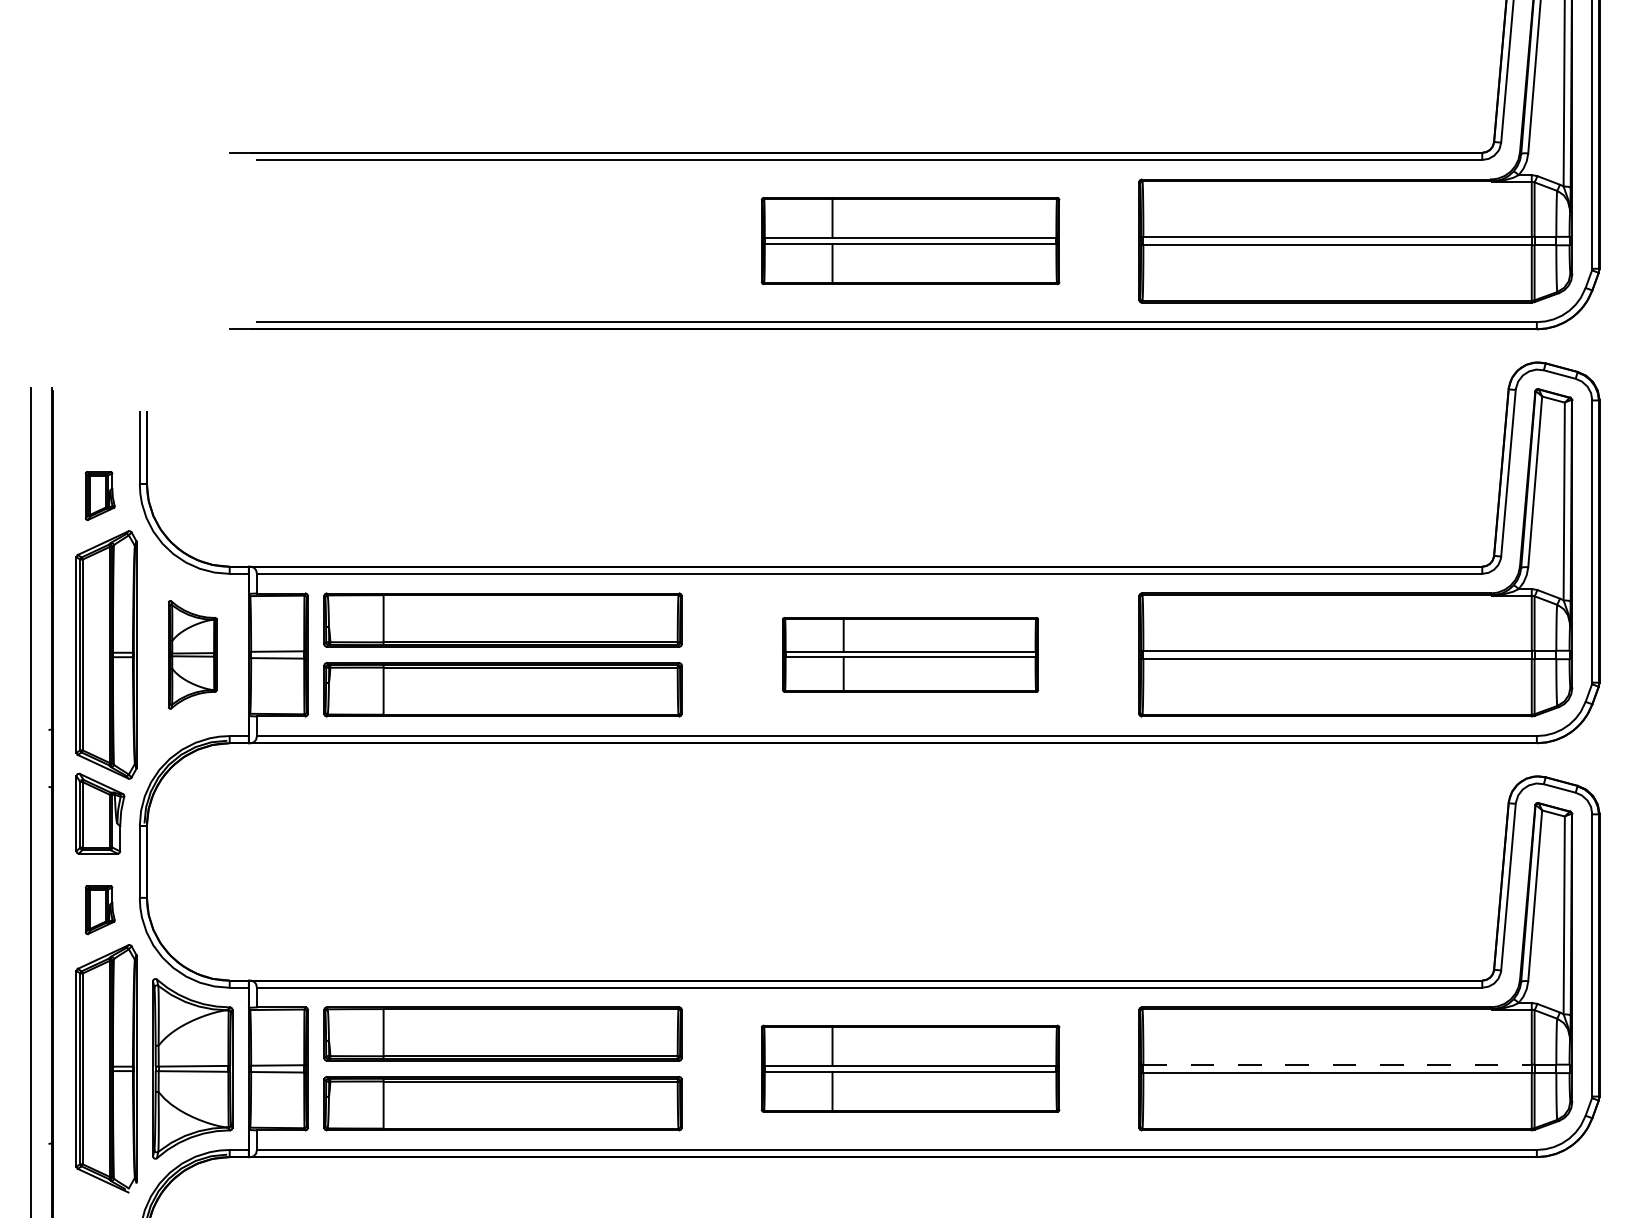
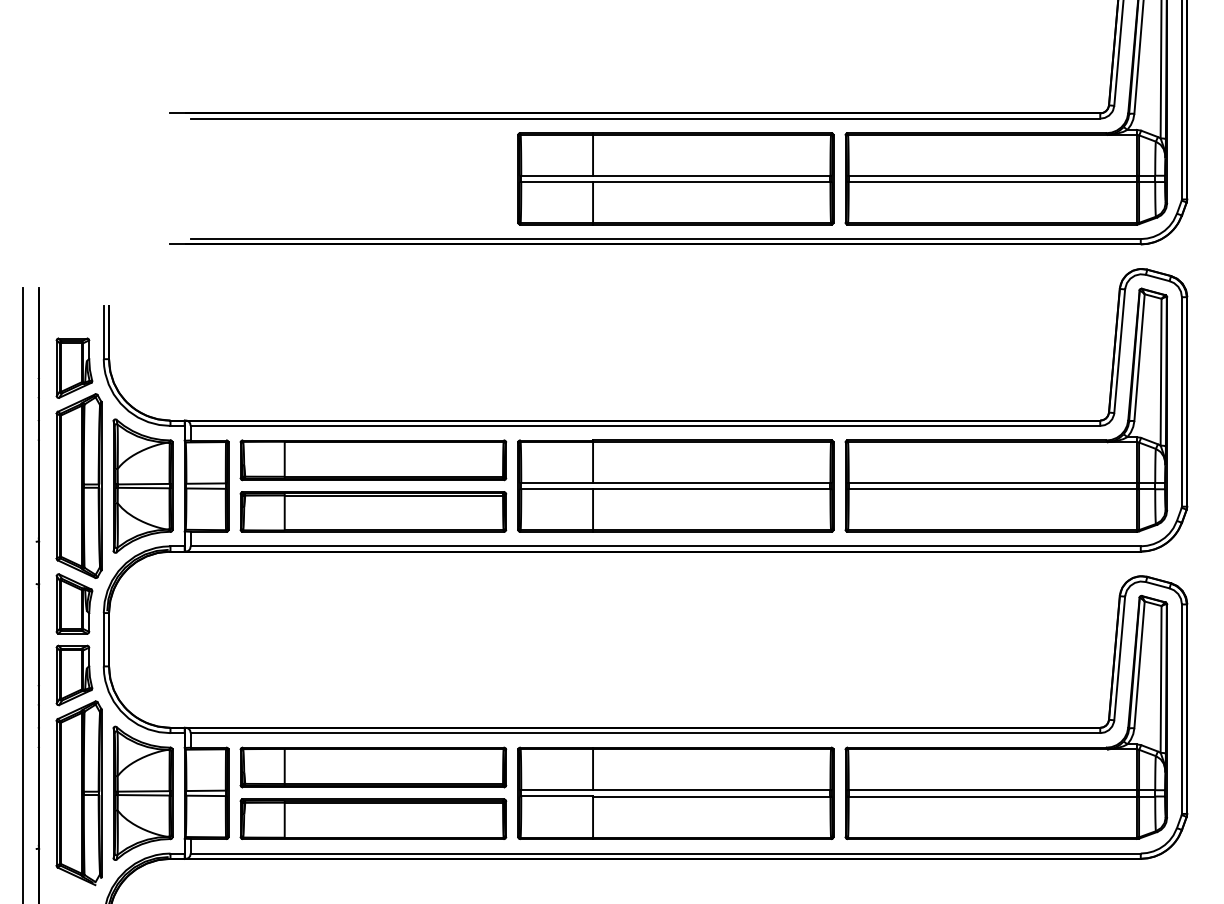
part: (910, 240) -> (675, 178), size x1.43
part: (100, 495) -> (74, 367), size x1.67
part: (191, 654) -> (142, 485), size x1.67
part: (910, 654) -> (675, 485), size x1.67
part: (100, 910) -> (74, 675), size x1.67
line: (1338, 1065) -> (993, 790), dashed -> solid
part: (910, 1067) -> (675, 792), size x1.43

